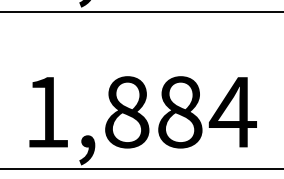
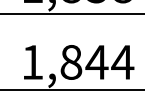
text: (178, 112) -> (96, 62), 1,884 -> 1,844

